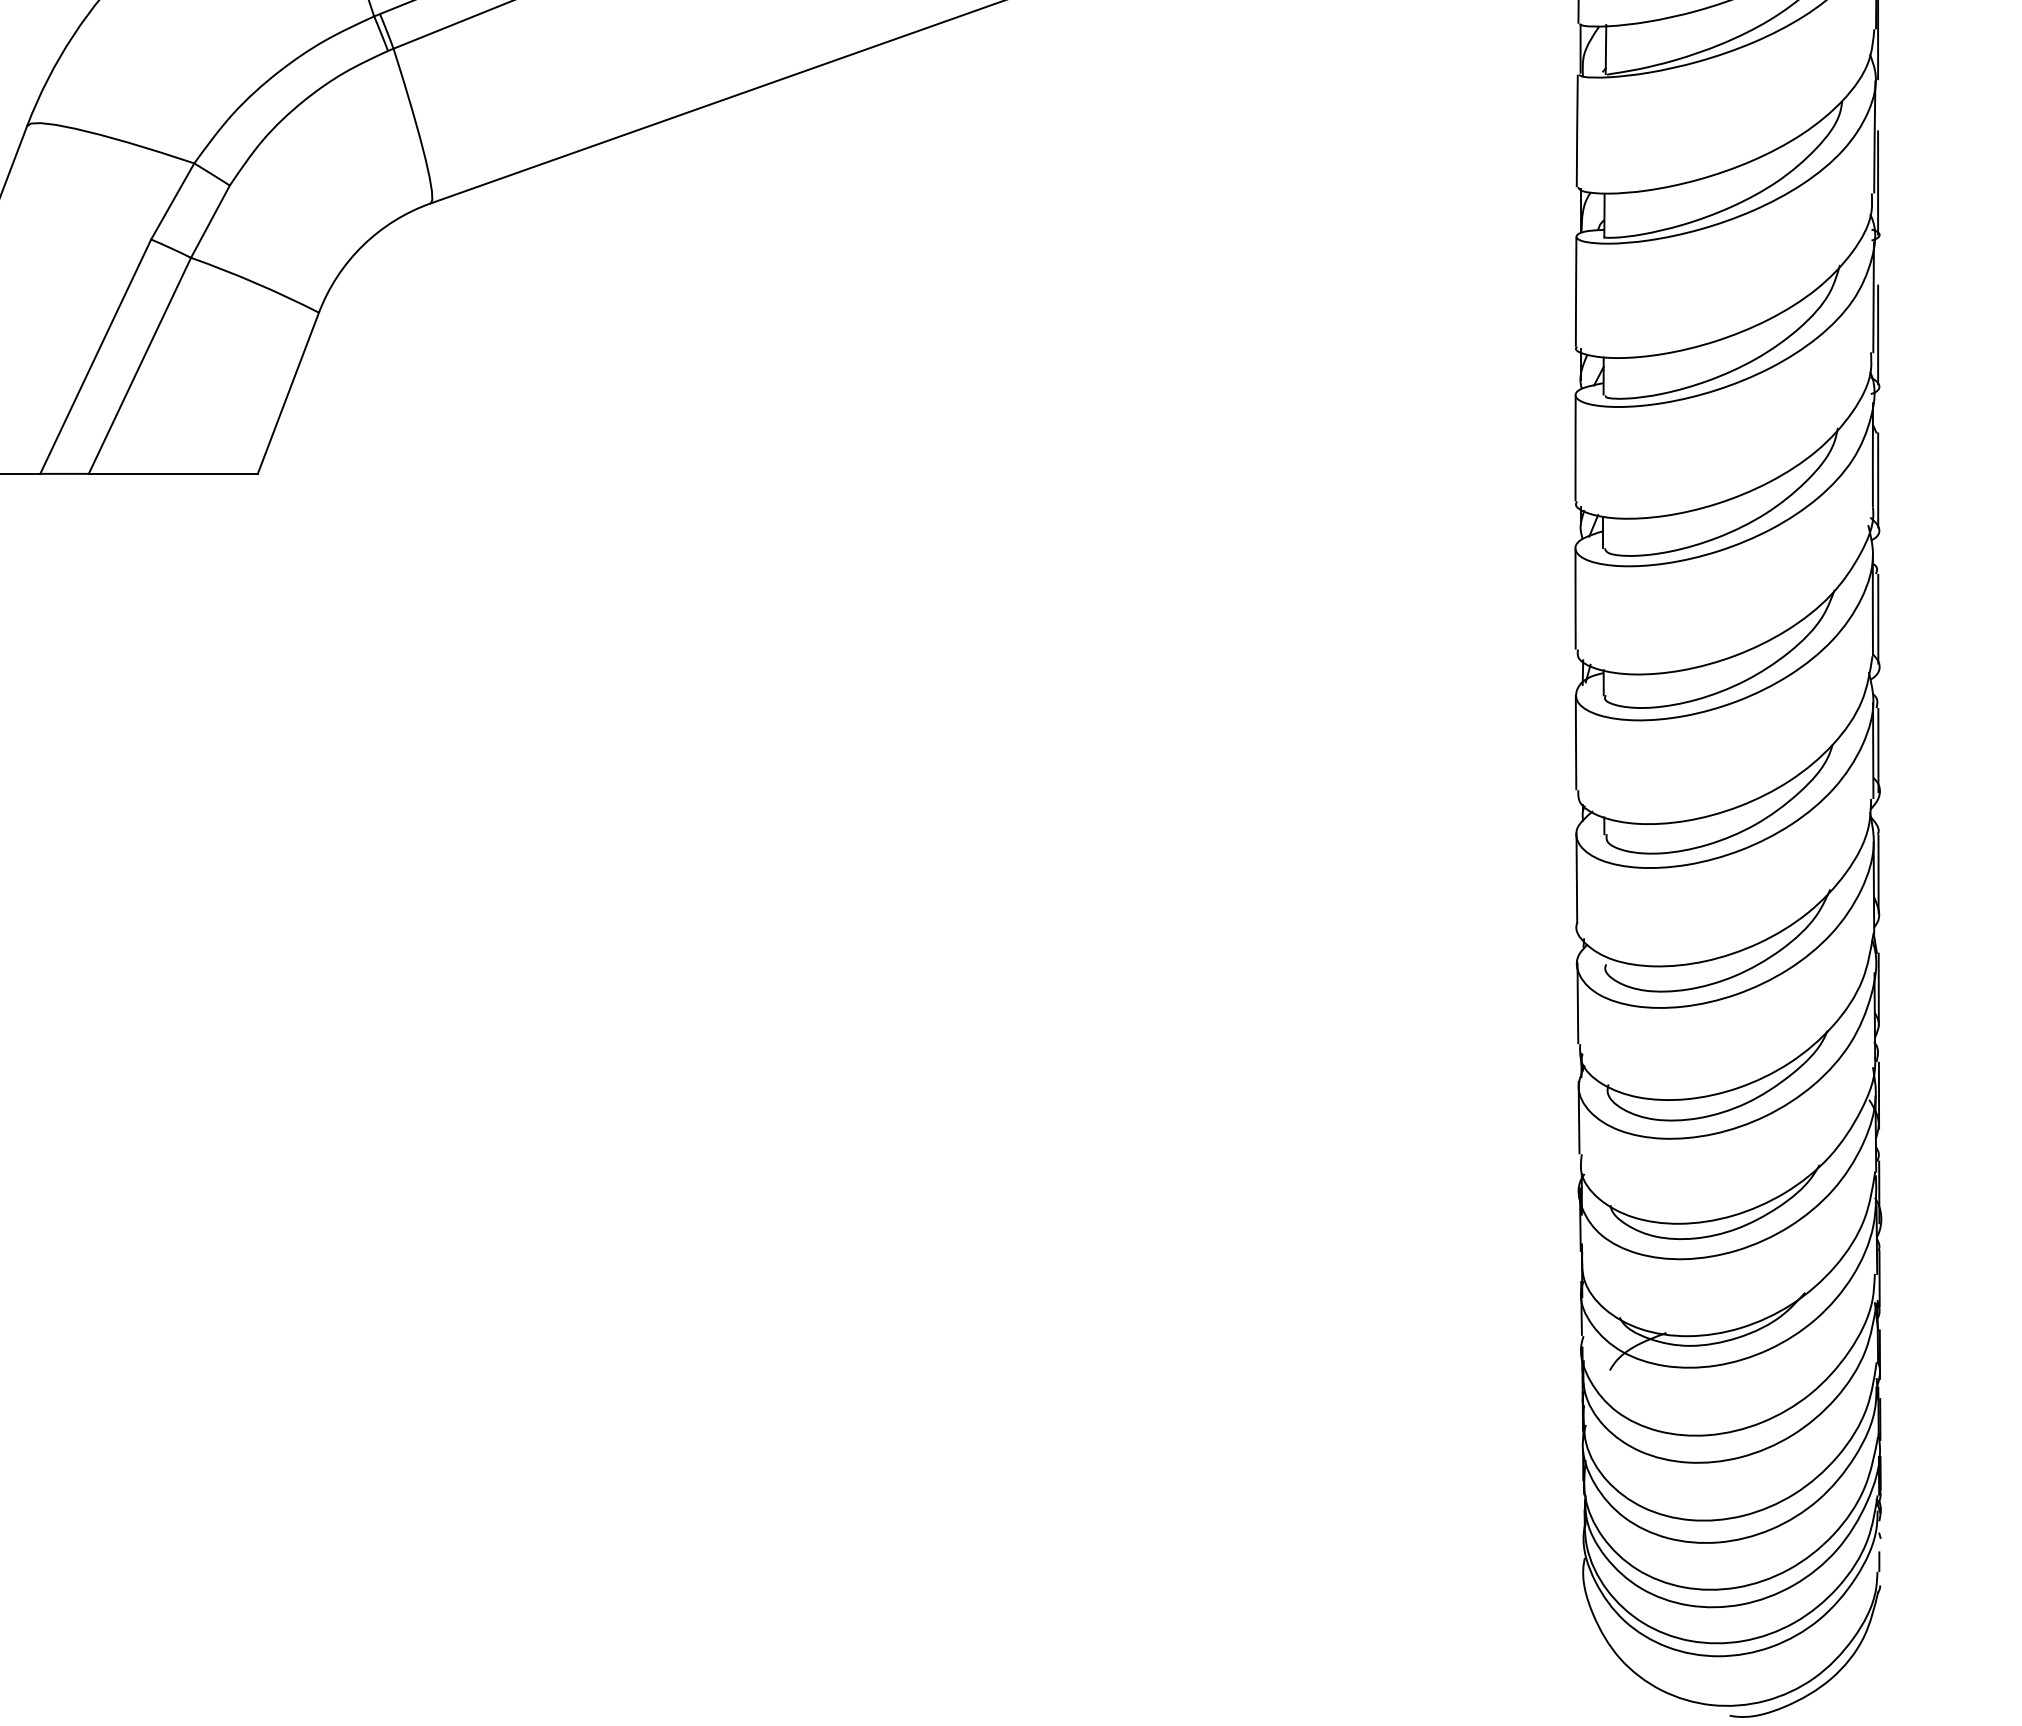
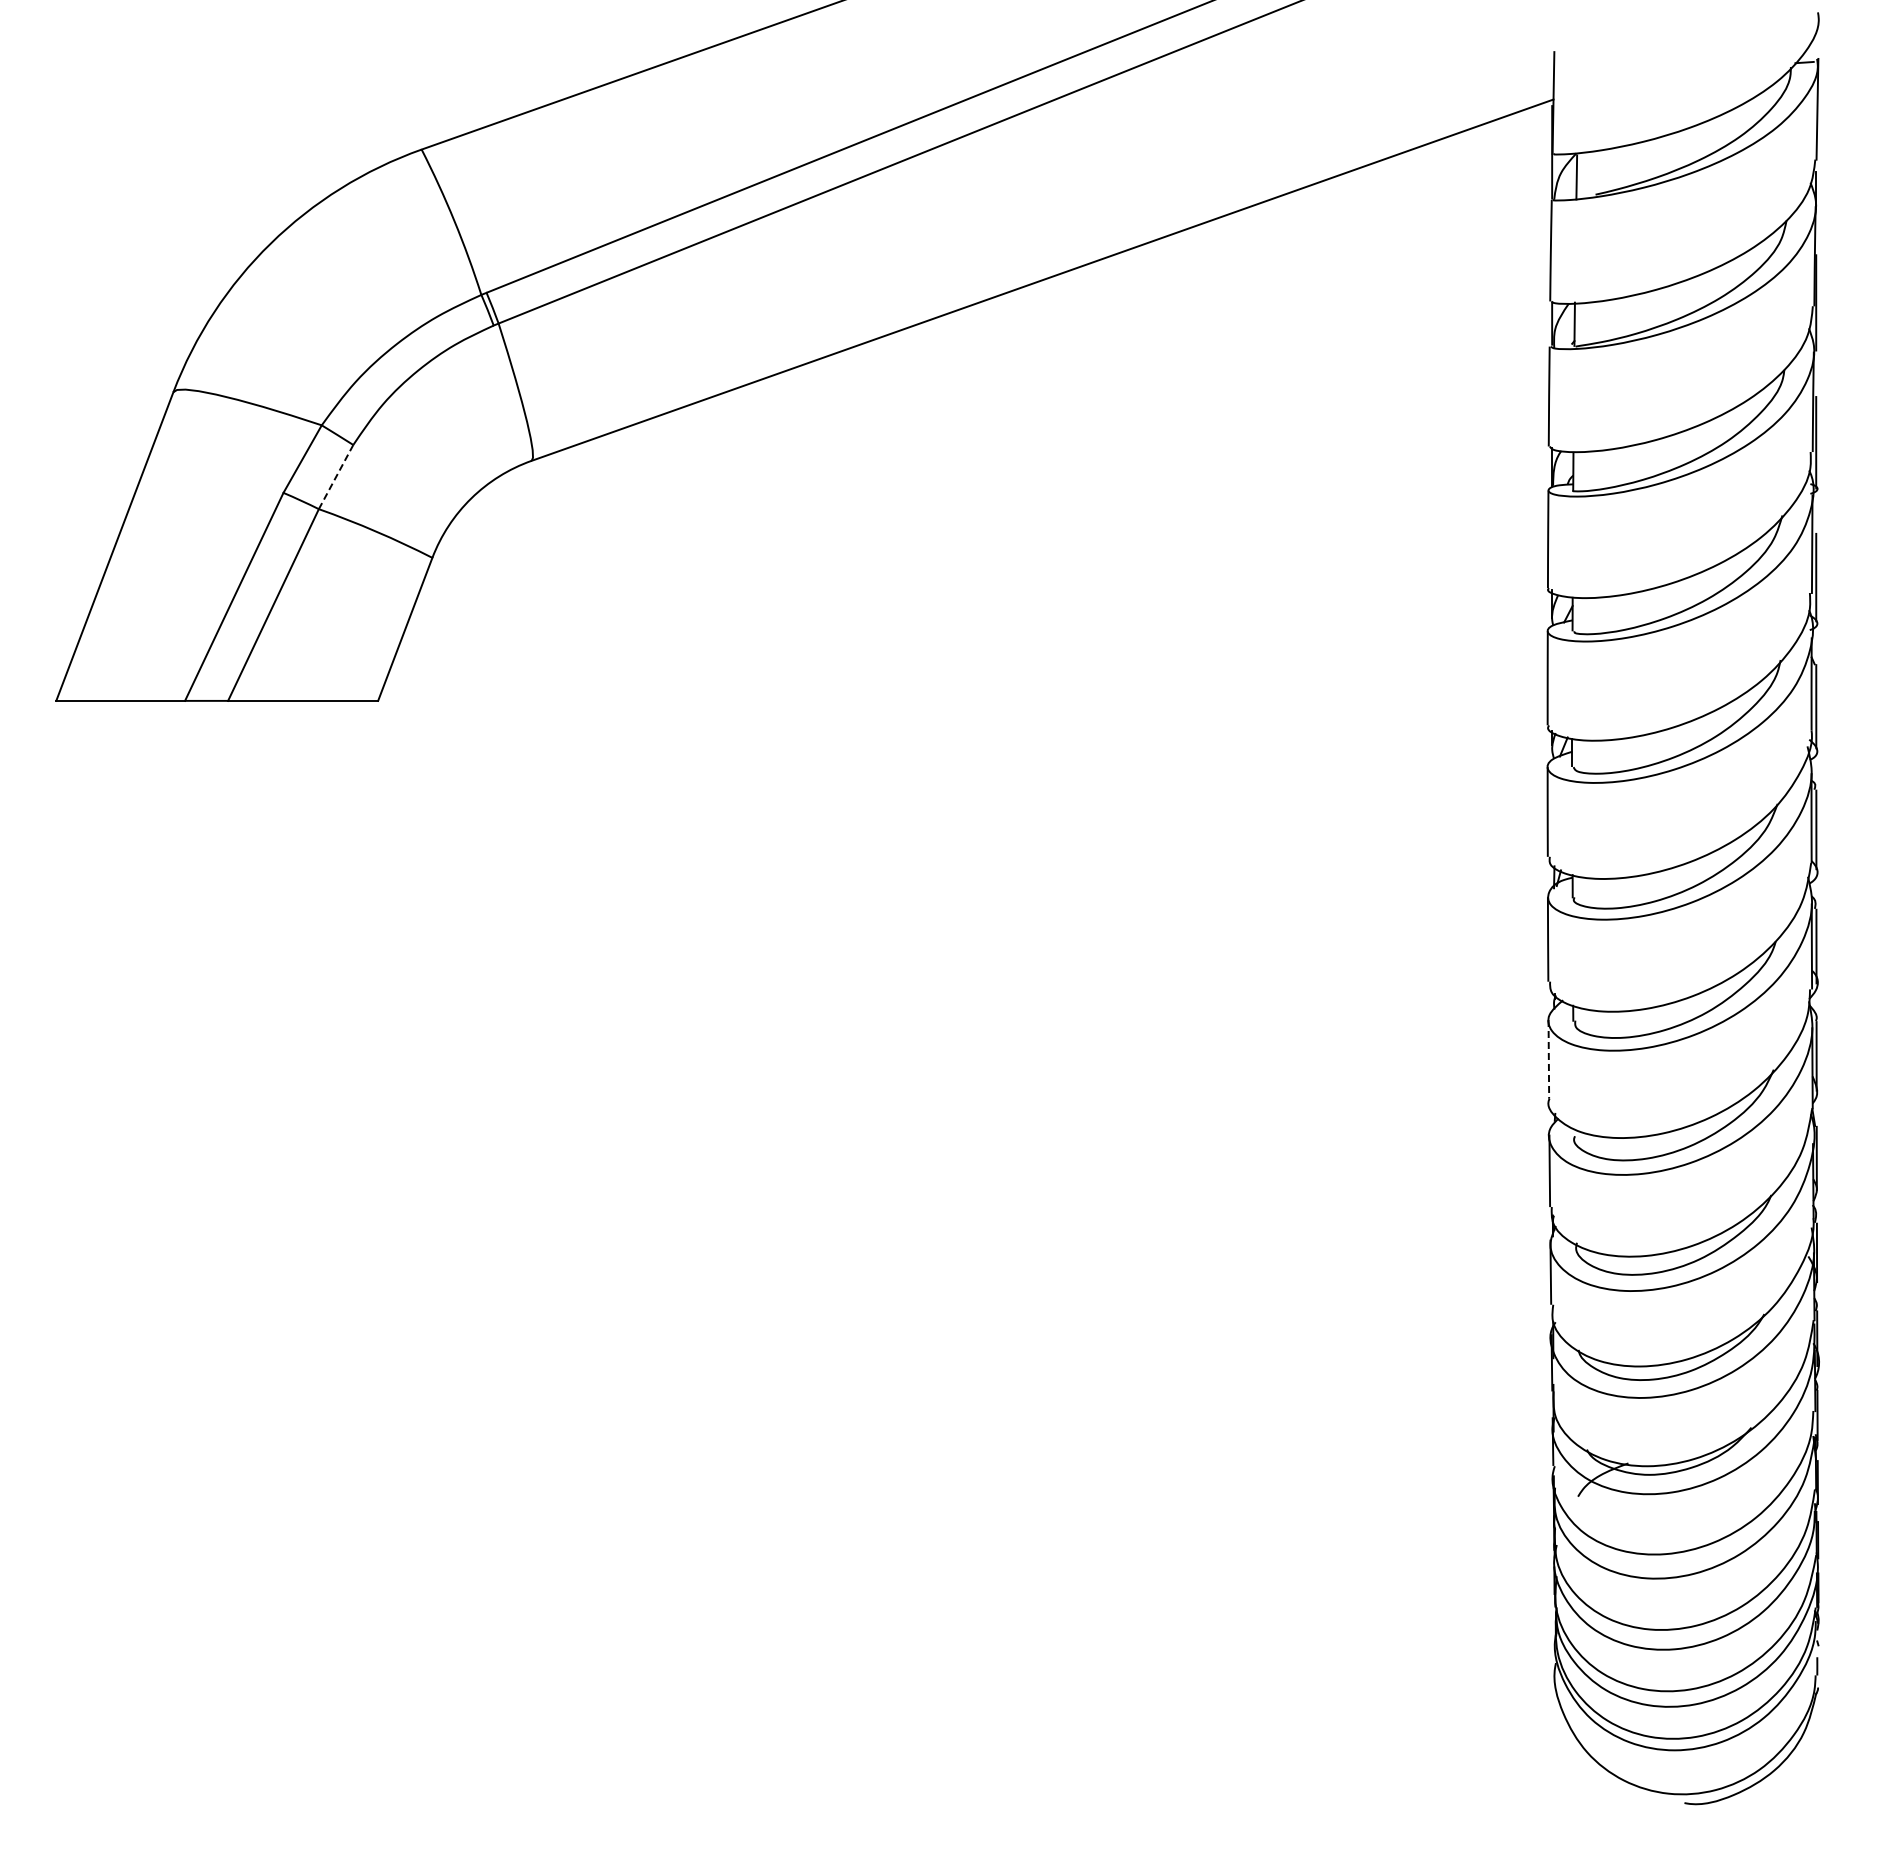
line: (209, 222) -> (335, 477), solid -> dashed
line: (1576, 877) -> (1548, 1059), solid -> dashed

